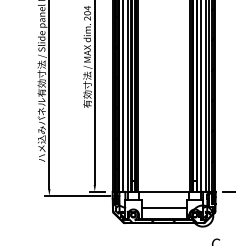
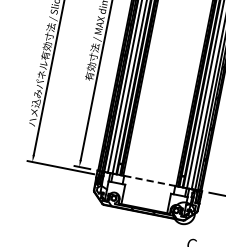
line: (164, 191) -> (150, 180), solid -> dashed
line: (163, 208) -> (145, 197), removed

